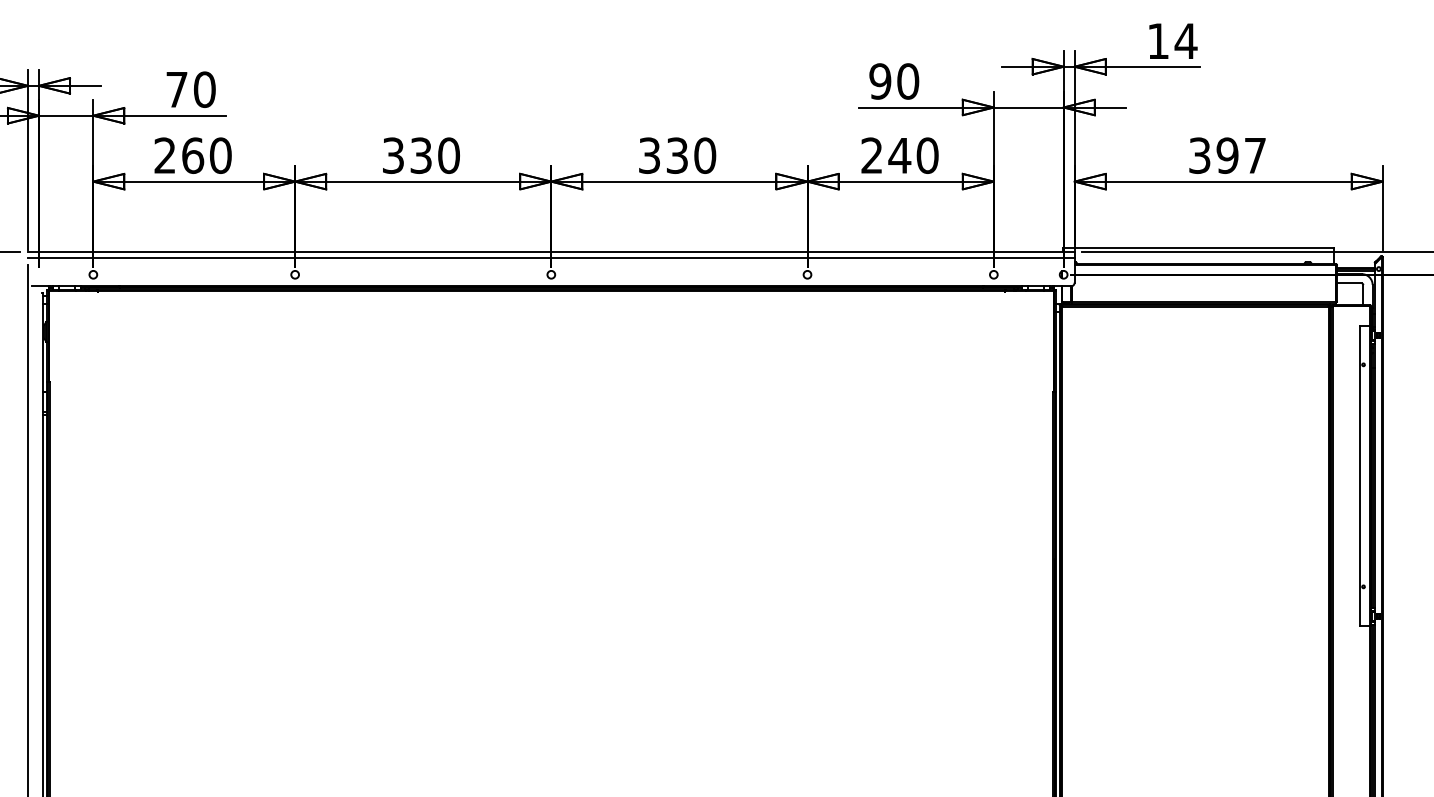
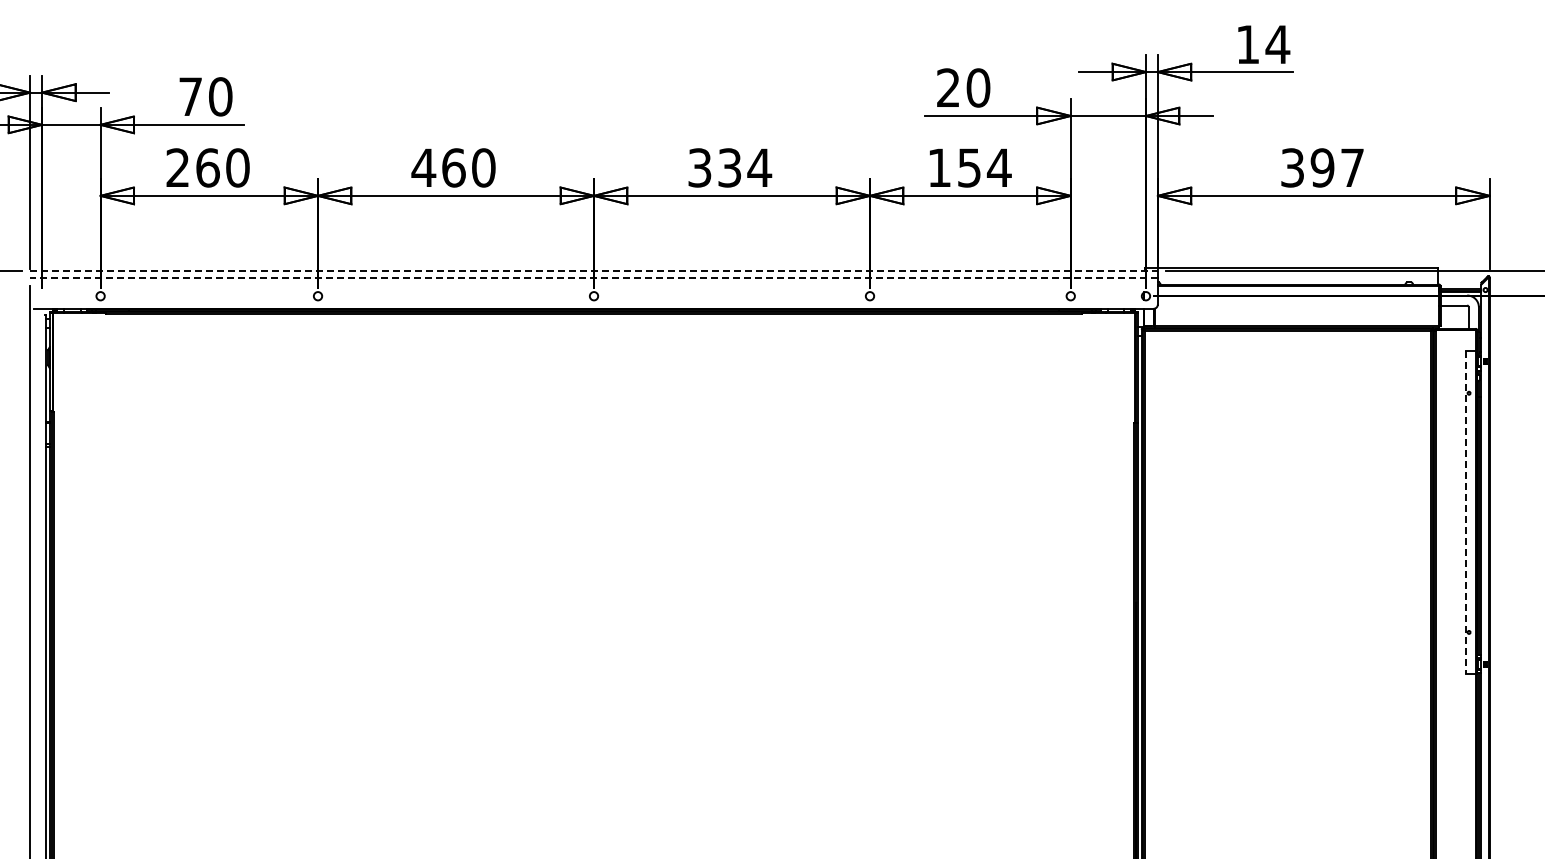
text: (880, 81) -> (948, 87), 90 -> 20
text: (406, 155) -> (438, 167), 330 -> 460
text: (704, 155) -> (759, 167), 330 -> 334
text: (899, 155) -> (969, 167), 240 -> 154
line: (551, 251) -> (594, 271), solid -> dashed
line: (551, 257) -> (594, 277), solid -> dashed
line: (1360, 476) -> (1465, 513), solid -> dashed

